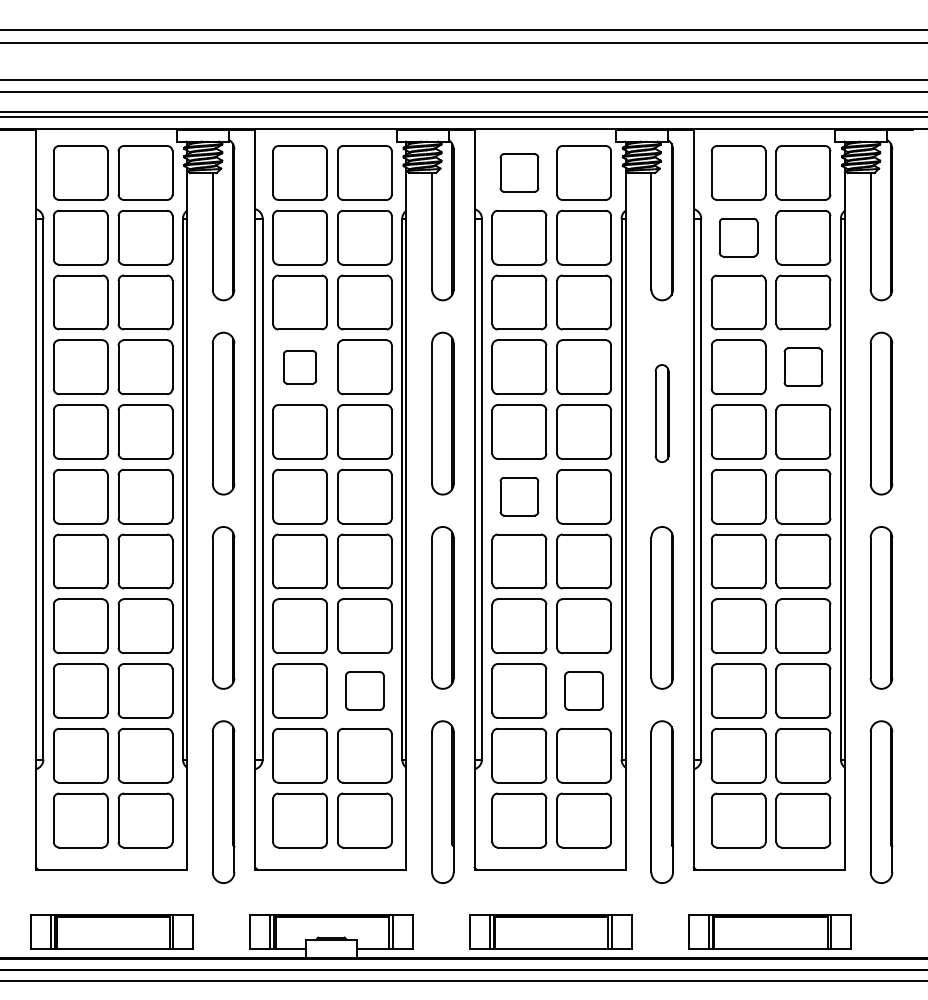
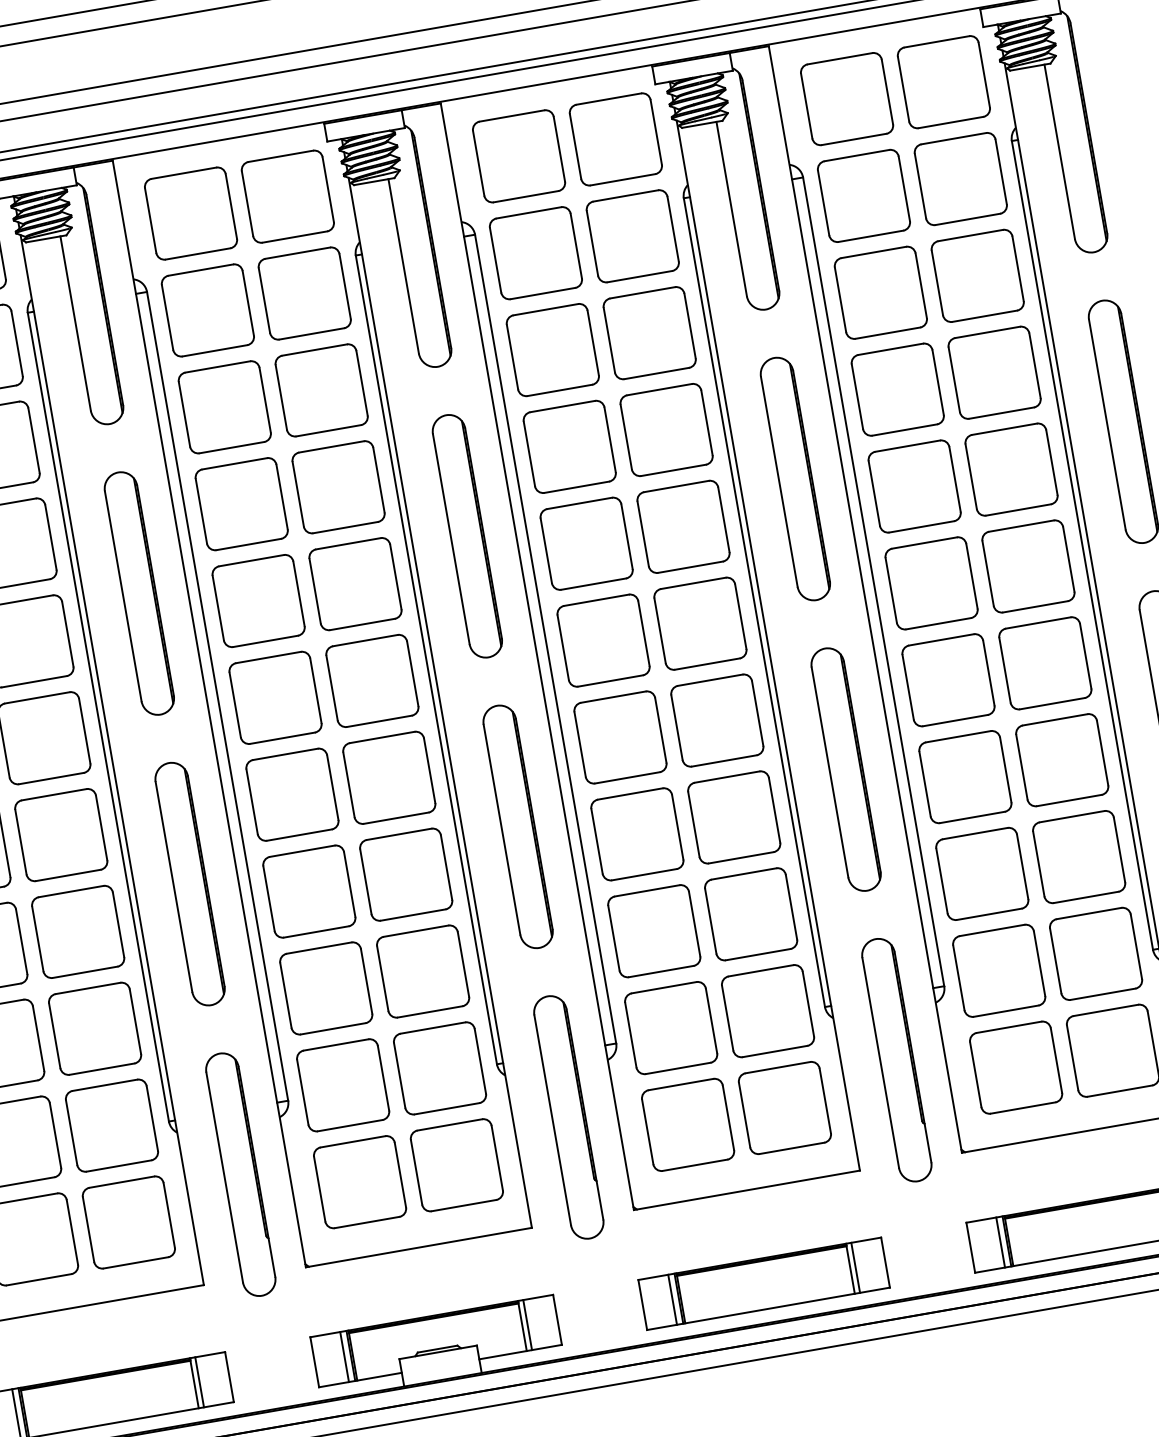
part: (519, 172) -> (519, 155), size x1.43
part: (738, 237) -> (863, 195), size x1.43
part: (299, 367) -> (240, 504), size x1.67
part: (803, 367) -> (994, 373), size x1.43
part: (661, 413) -> (794, 479), size x1.67
part: (519, 496) -> (603, 640), size x1.43
part: (364, 690) -> (422, 970), size x1.43
part: (583, 690) -> (750, 913), size x1.43

